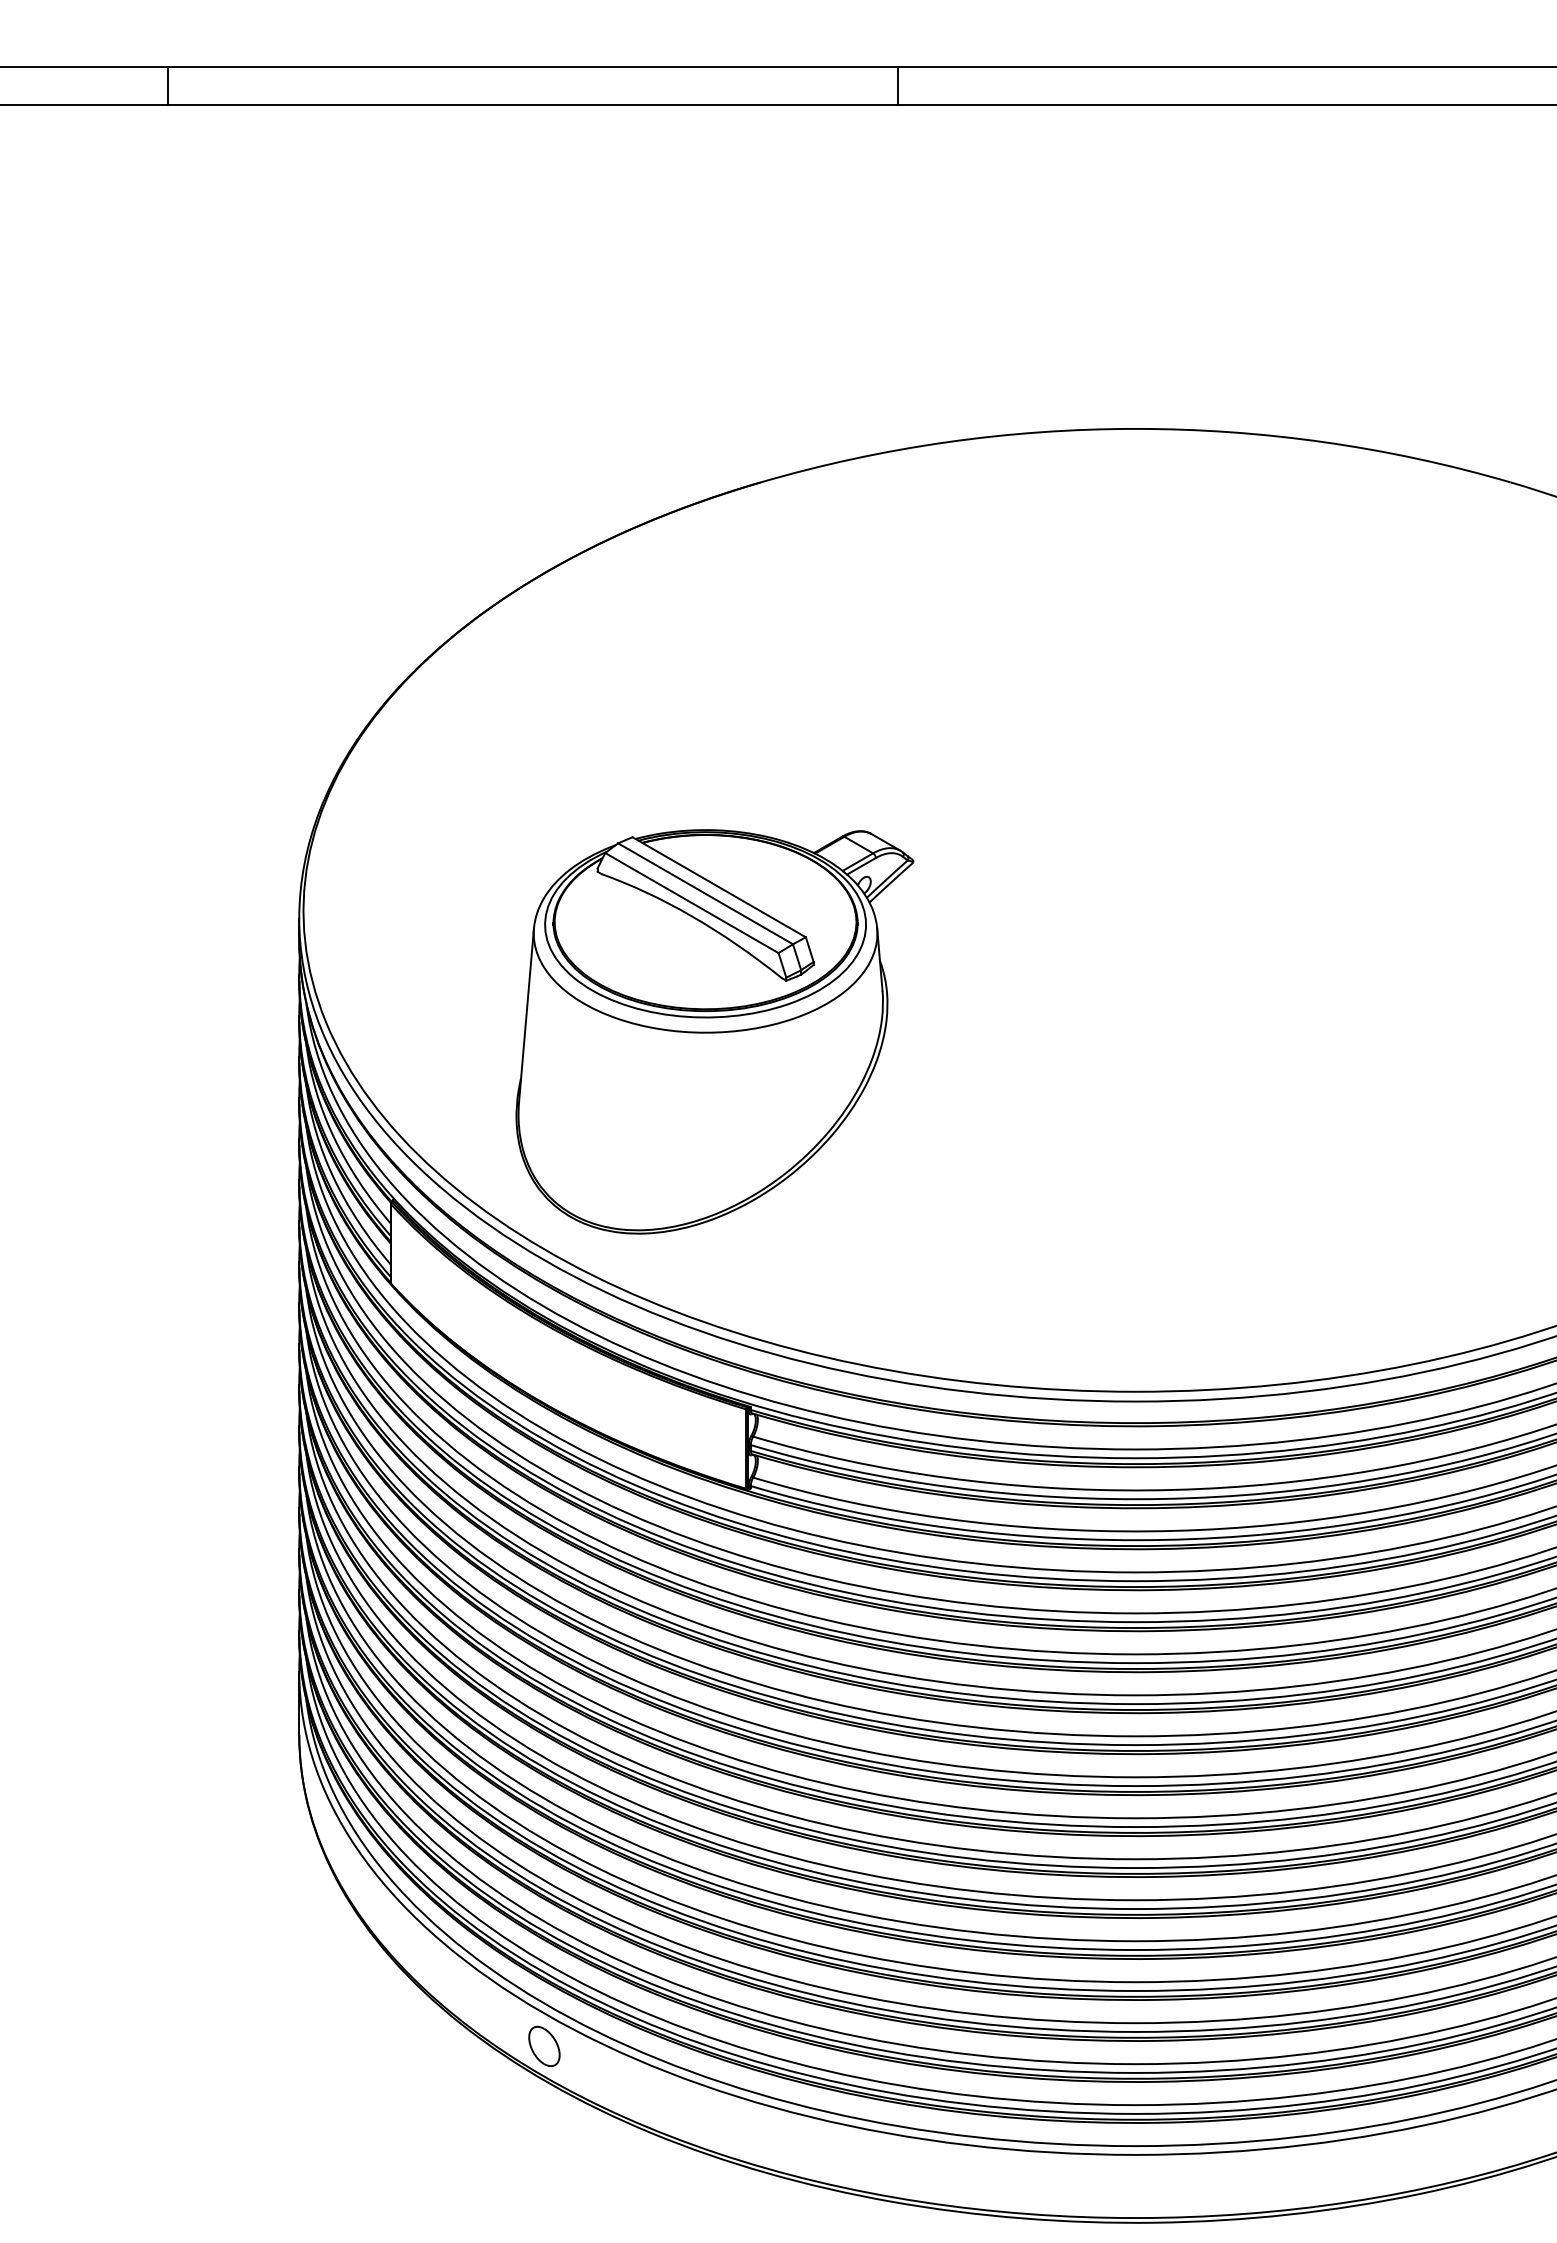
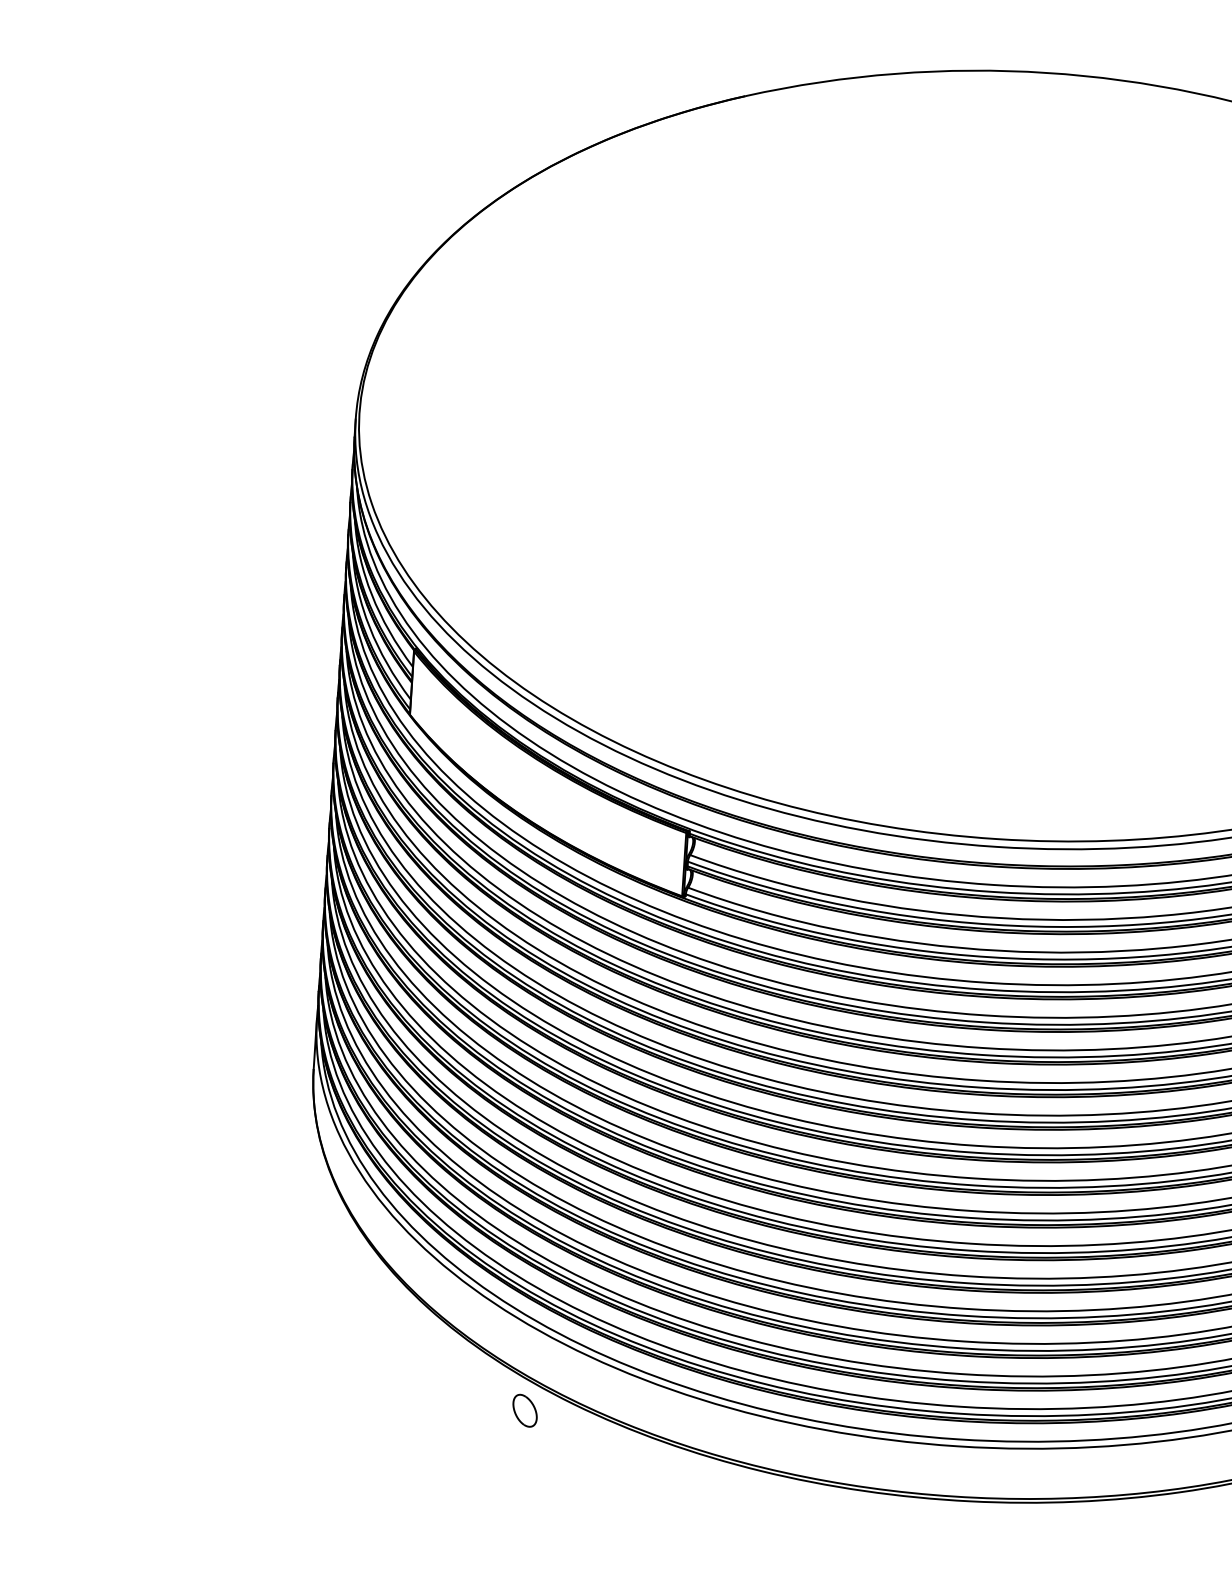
part: (714, 1031) -> (680, 530), removed
part: (544, 2045) -> (525, 1410), moved

